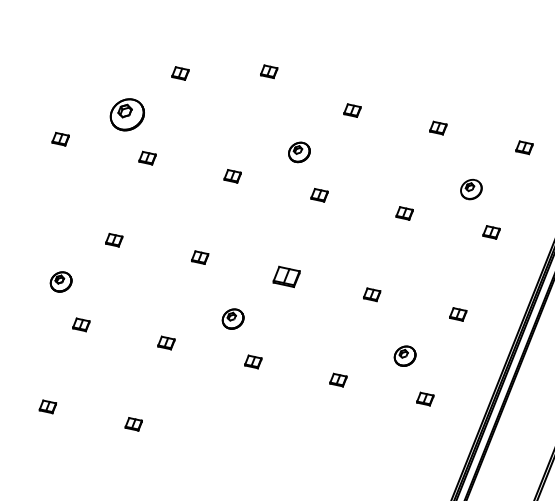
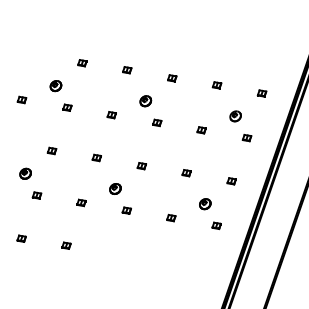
part: (269, 72) -> (127, 70), moved
part: (126, 116) -> (55, 86), size x0.62
part: (285, 277) -> (141, 166), size x0.62

